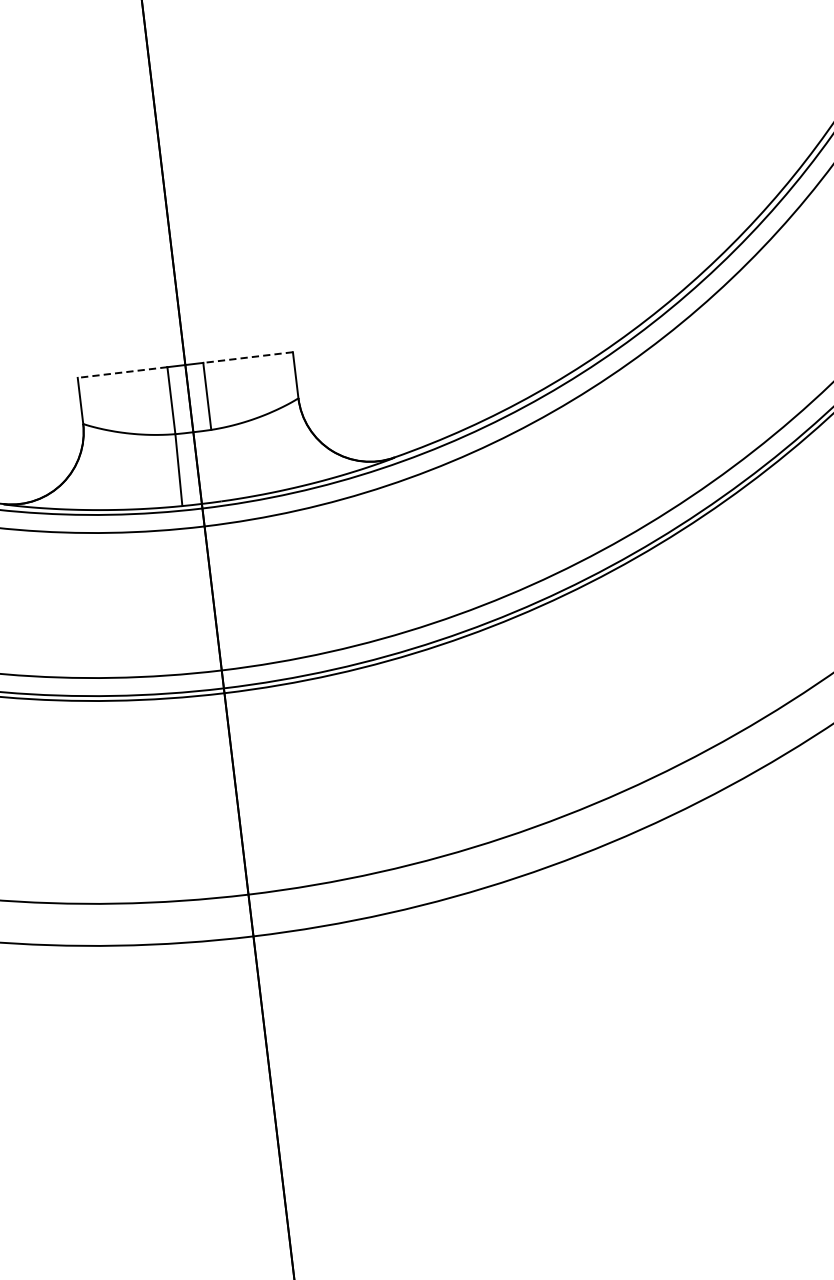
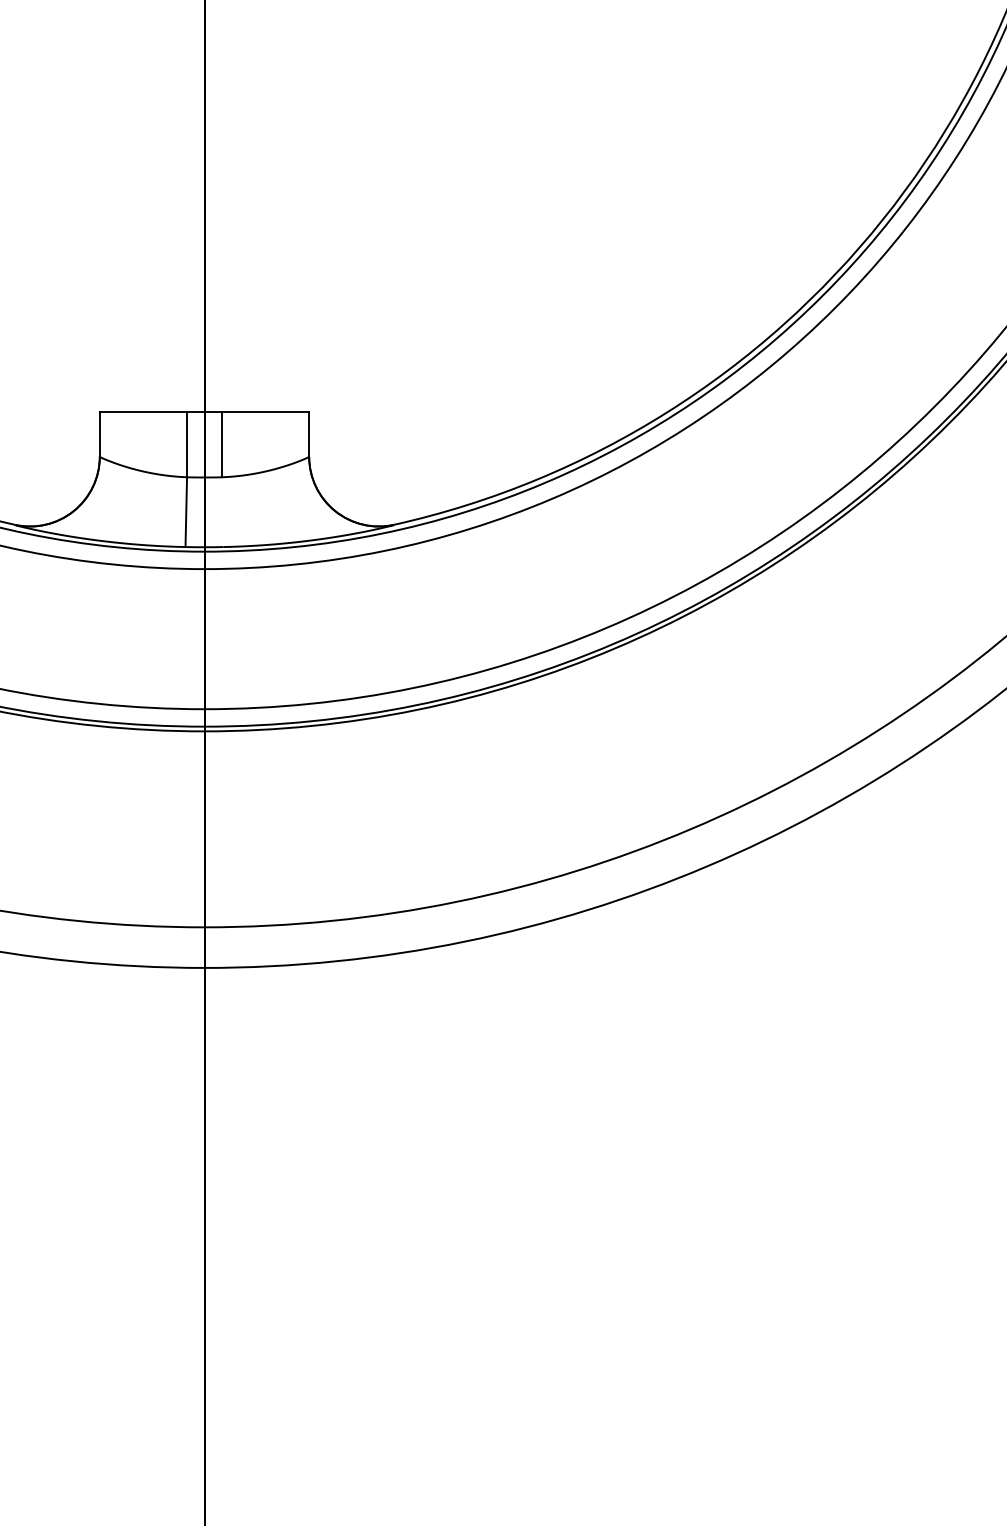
line: (248, 357) -> (265, 412), dashed -> solid
line: (122, 372) -> (143, 412), dashed -> solid

